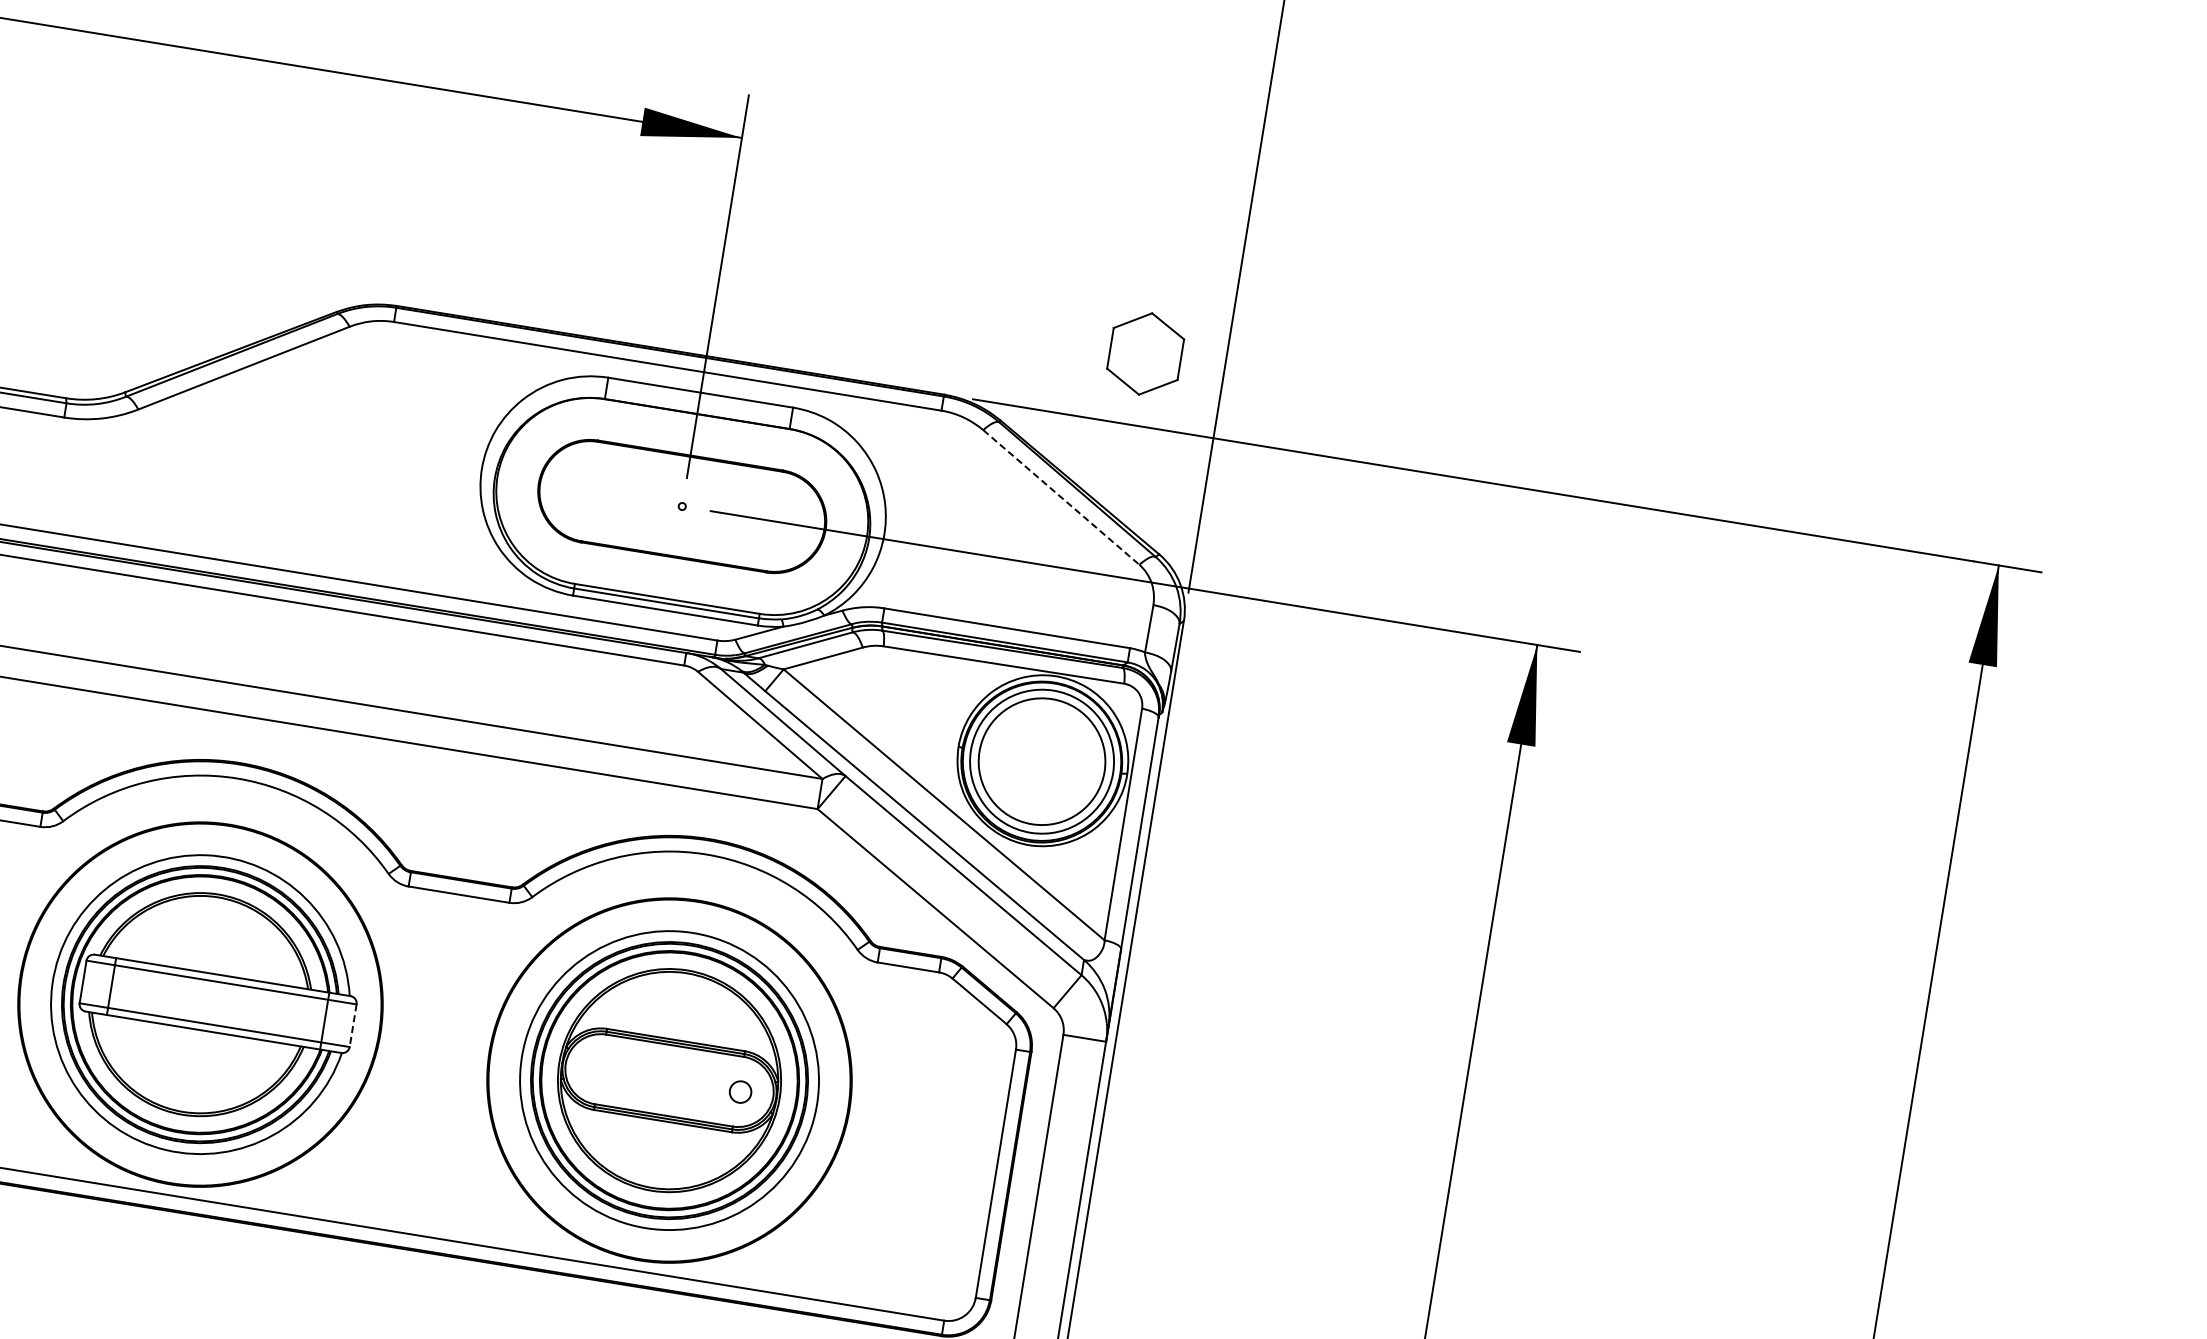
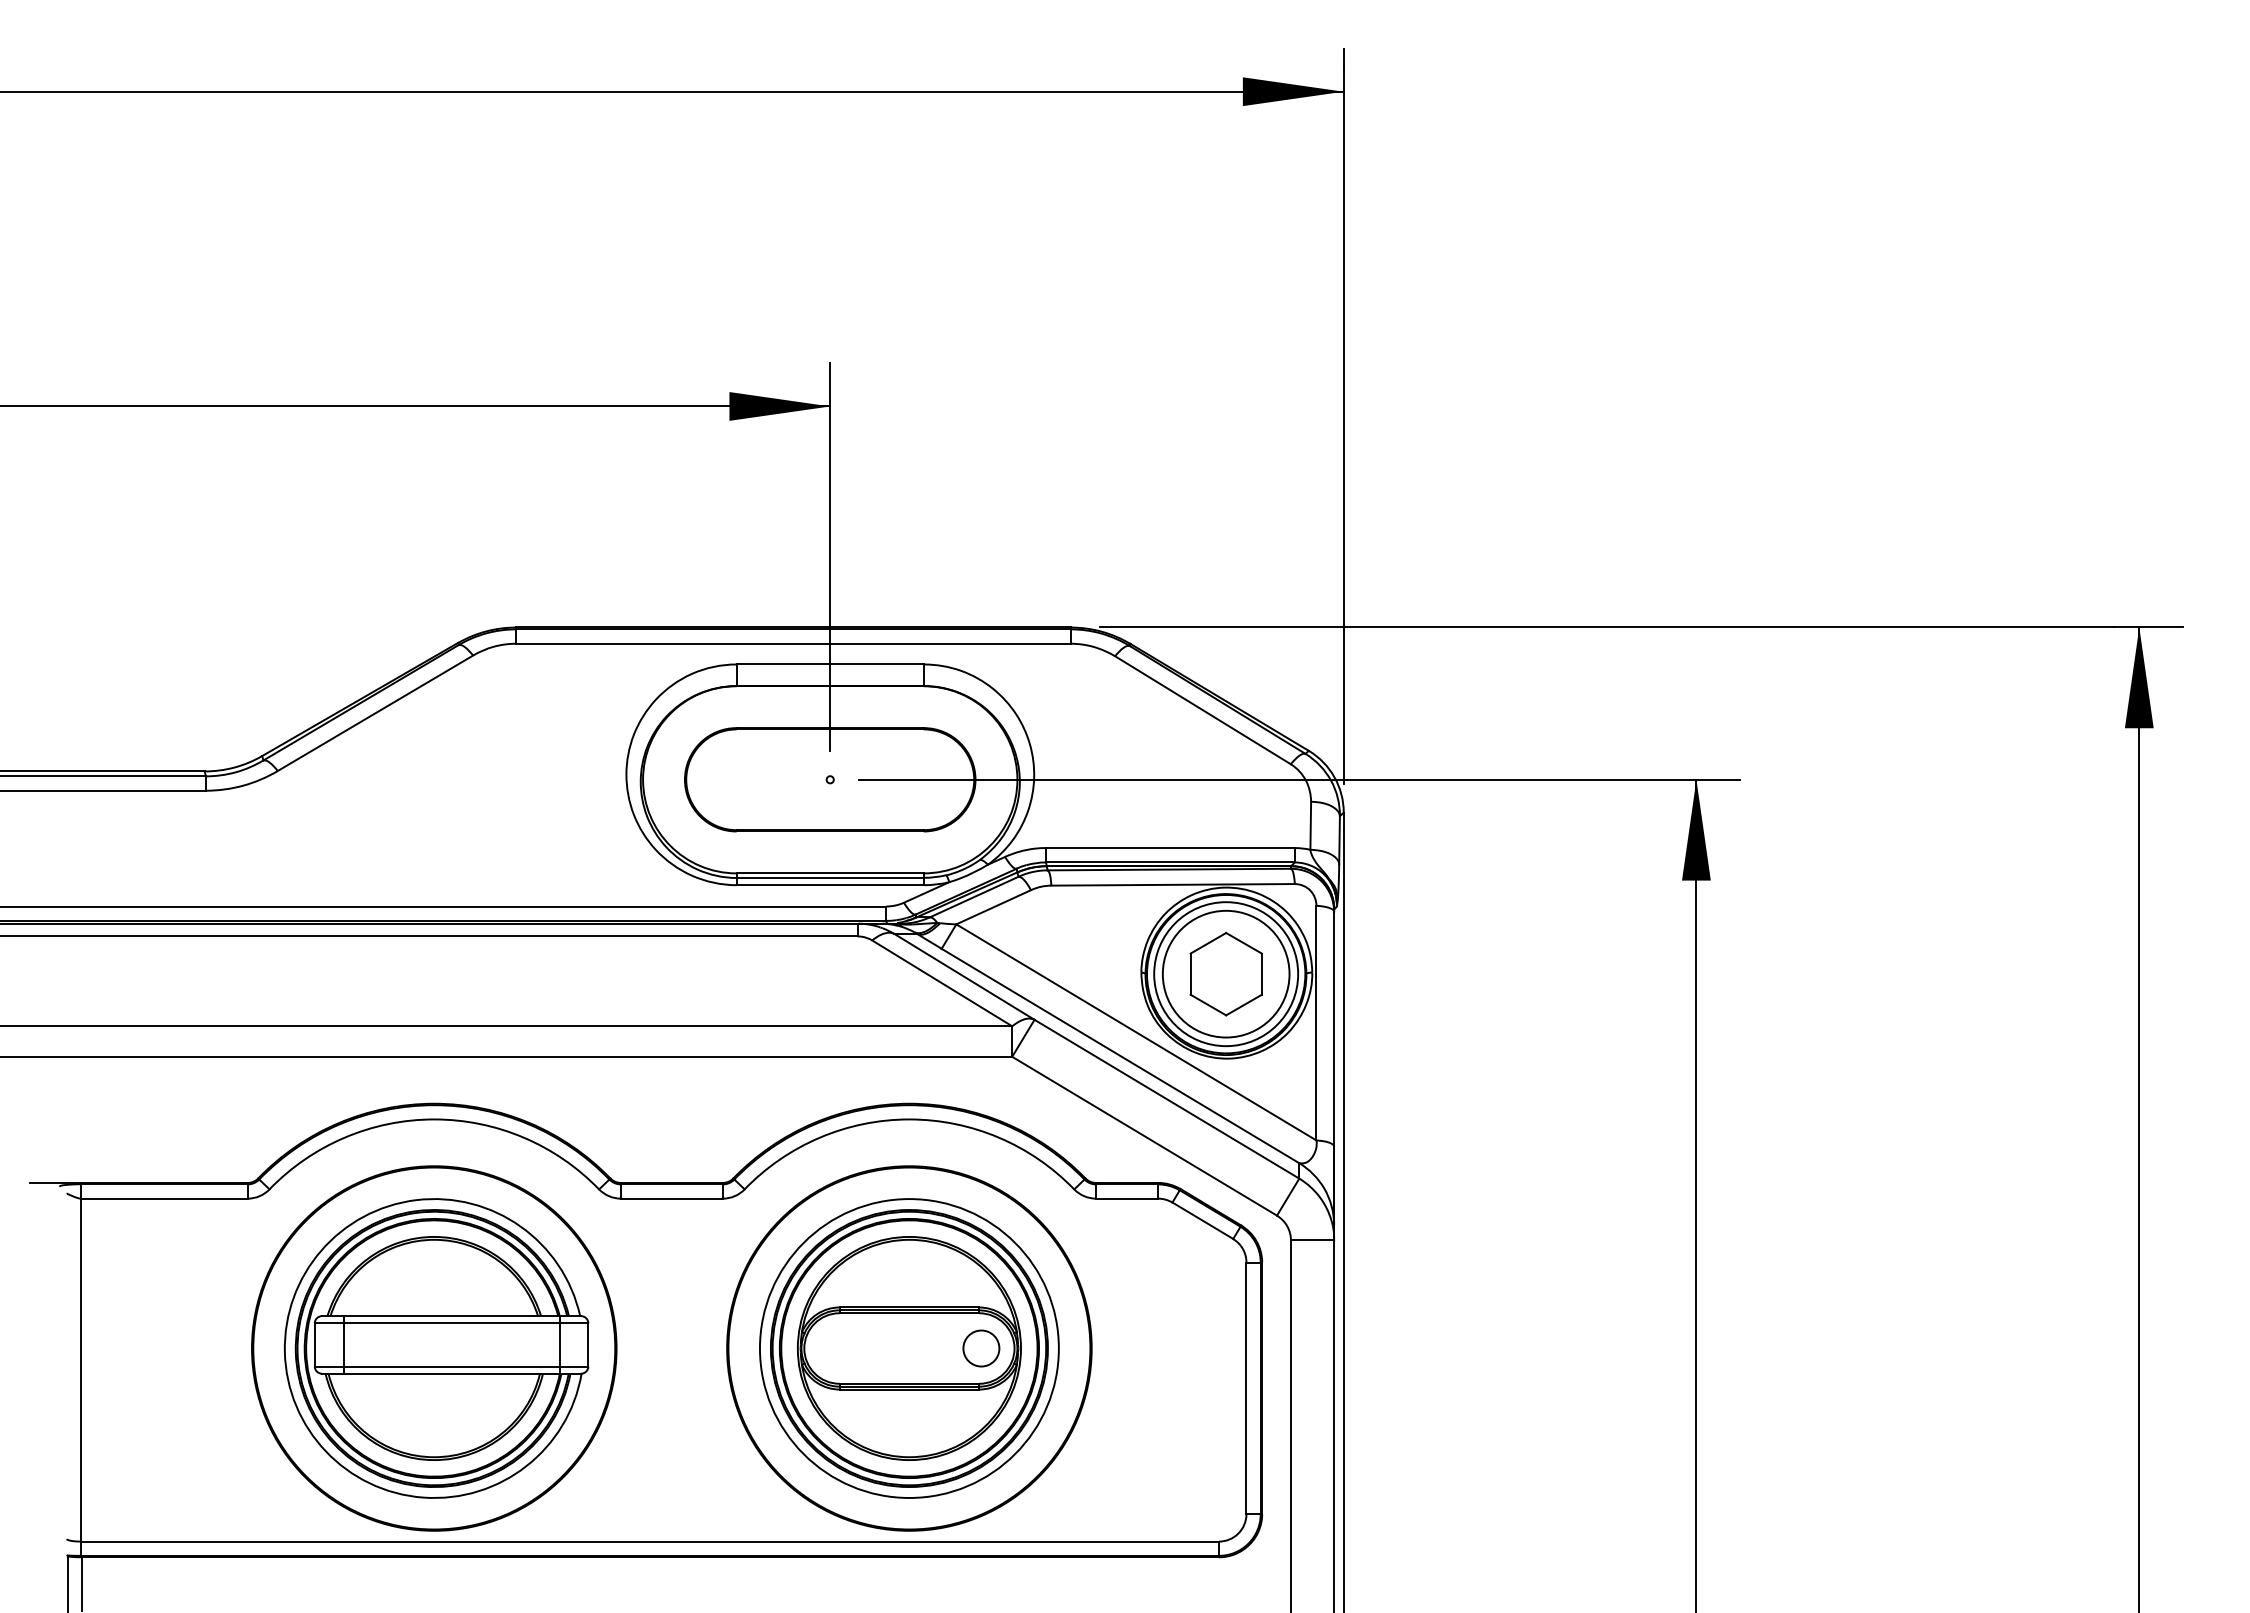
part: (1145, 353) -> (1225, 973), moved
line: (1061, 497) -> (1203, 710), dashed -> solid
line: (353, 1025) -> (588, 1344), dashed -> solid
circle: (740, 1092) -> (981, 1348), size x1.67

